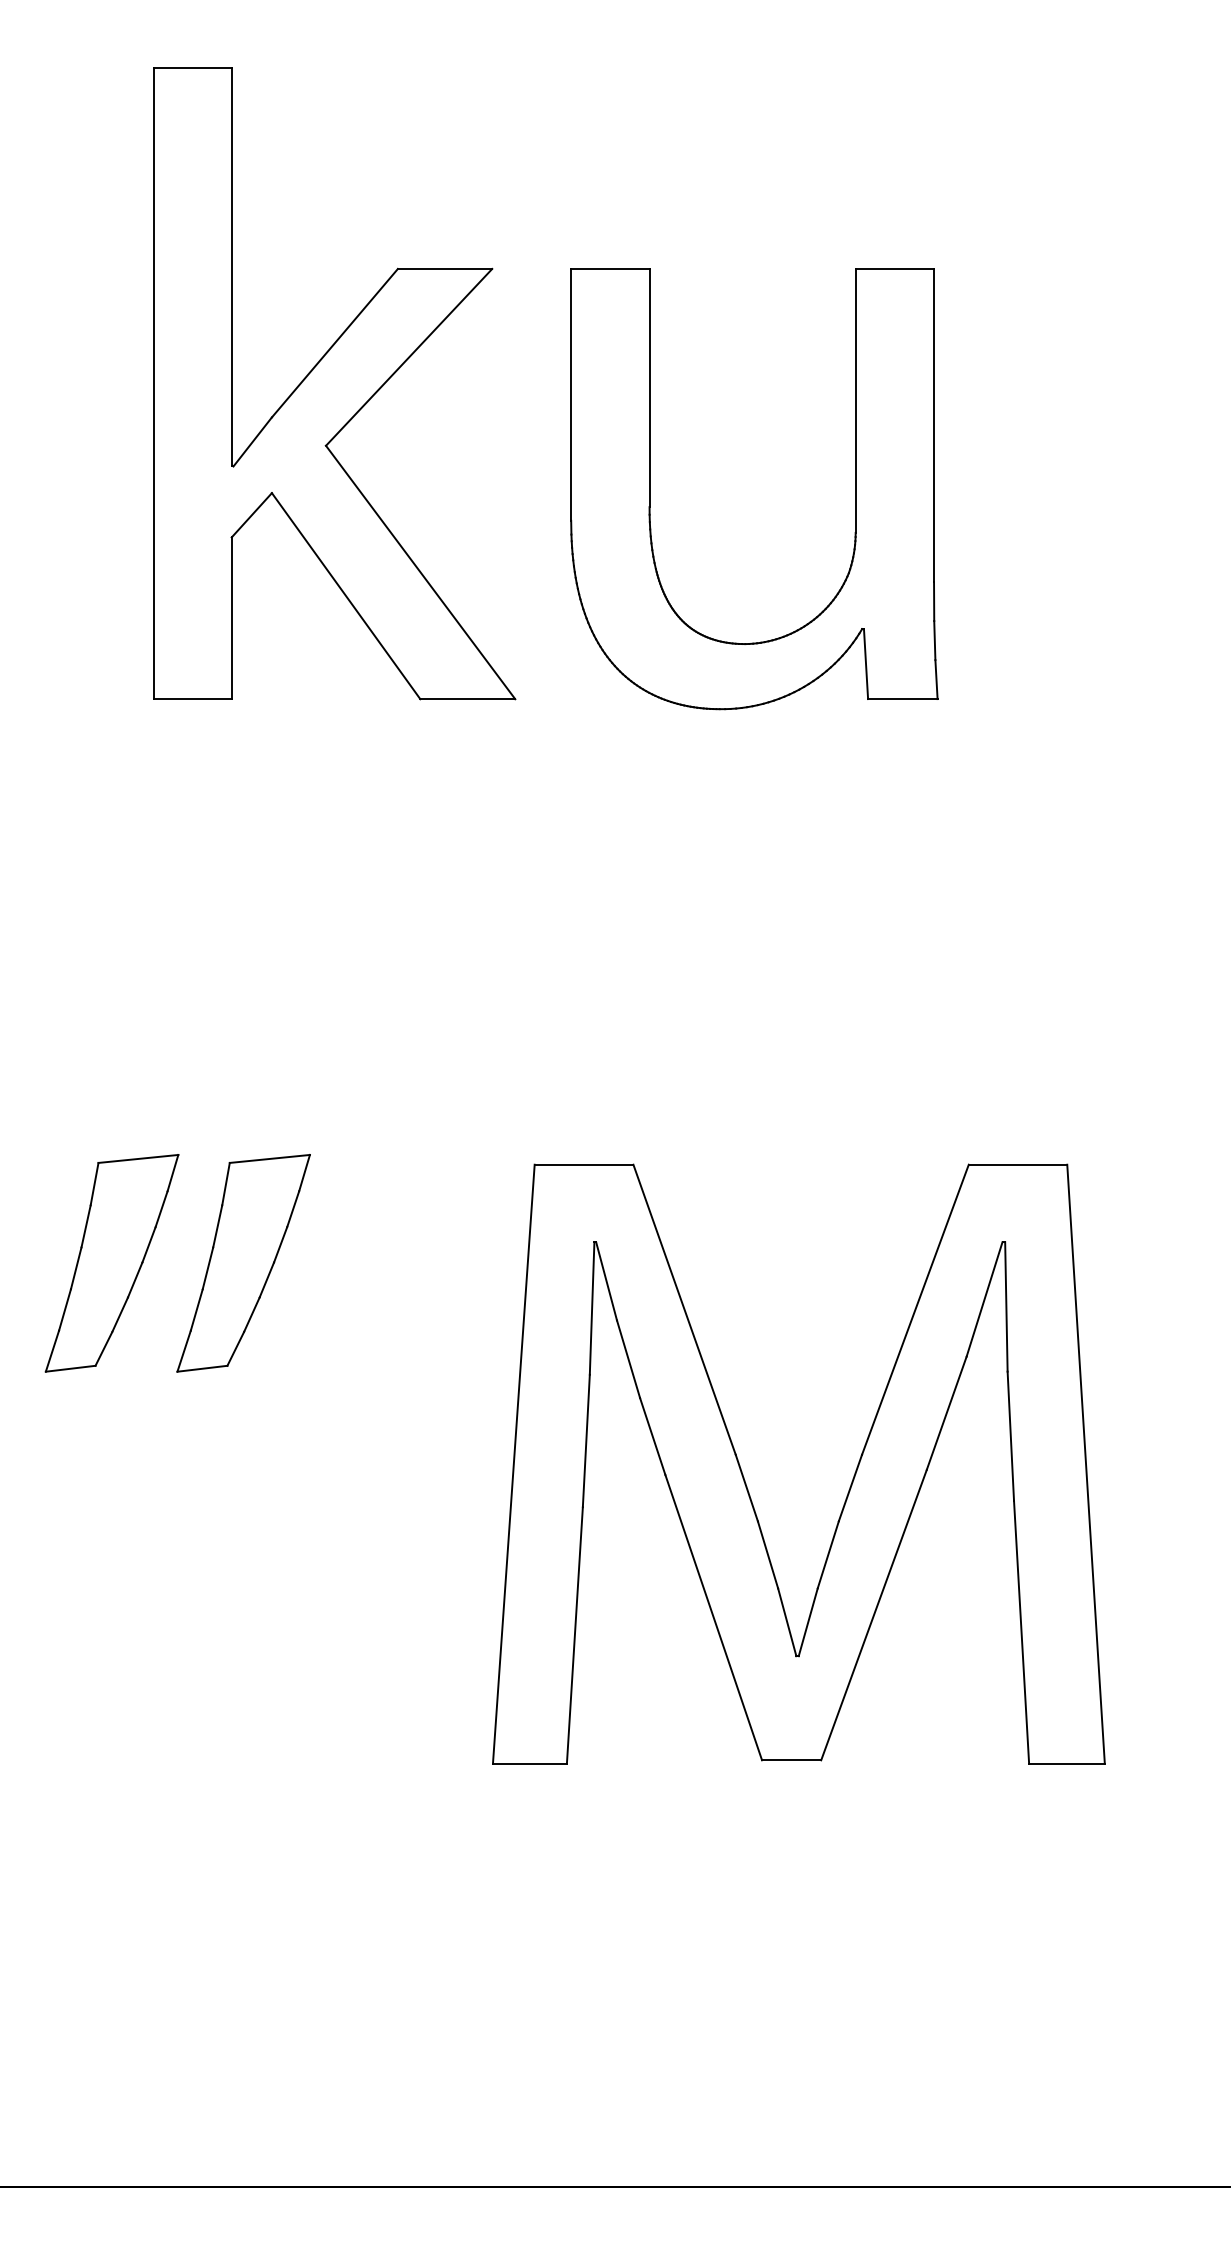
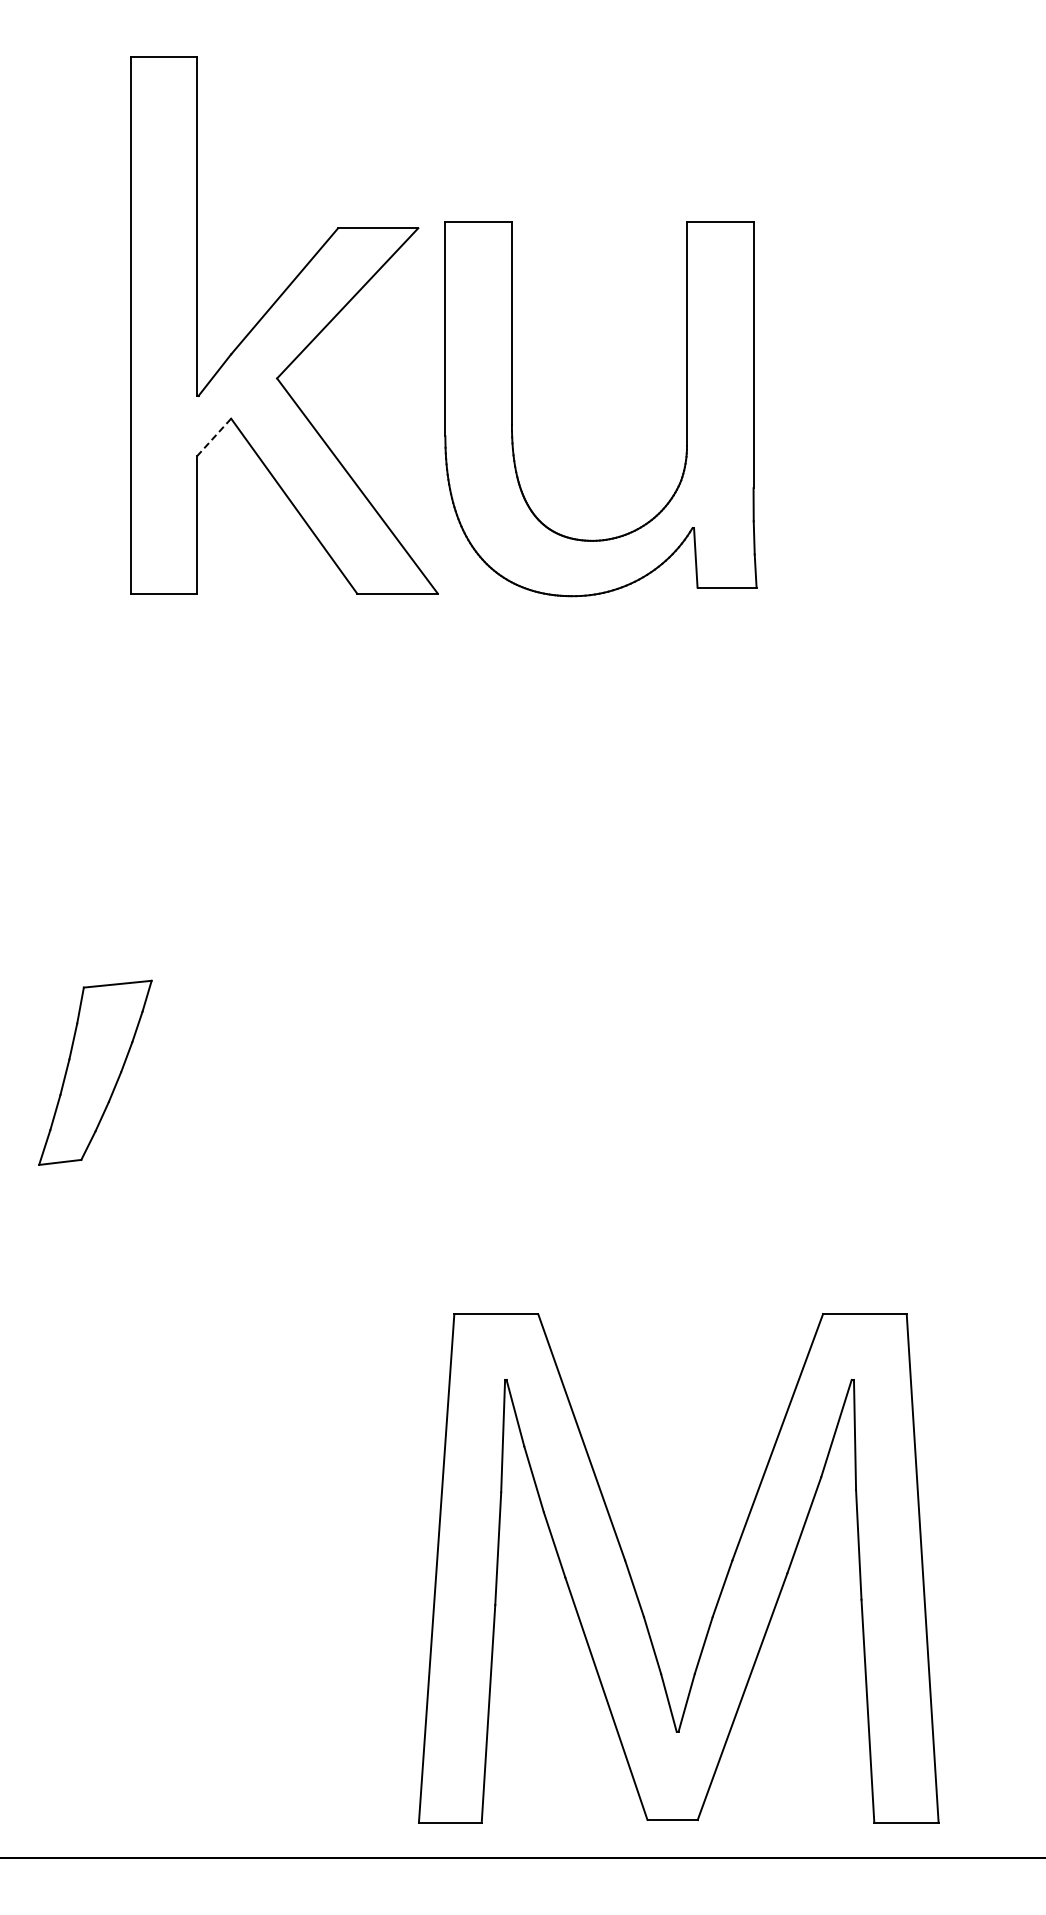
part: (855, 489) -> (686, 409), moved
line: (251, 515) -> (213, 437), solid -> dashed
part: (244, 1262) -> (207, 1072), removed
part: (746, 1483) -> (634, 1584), moved

